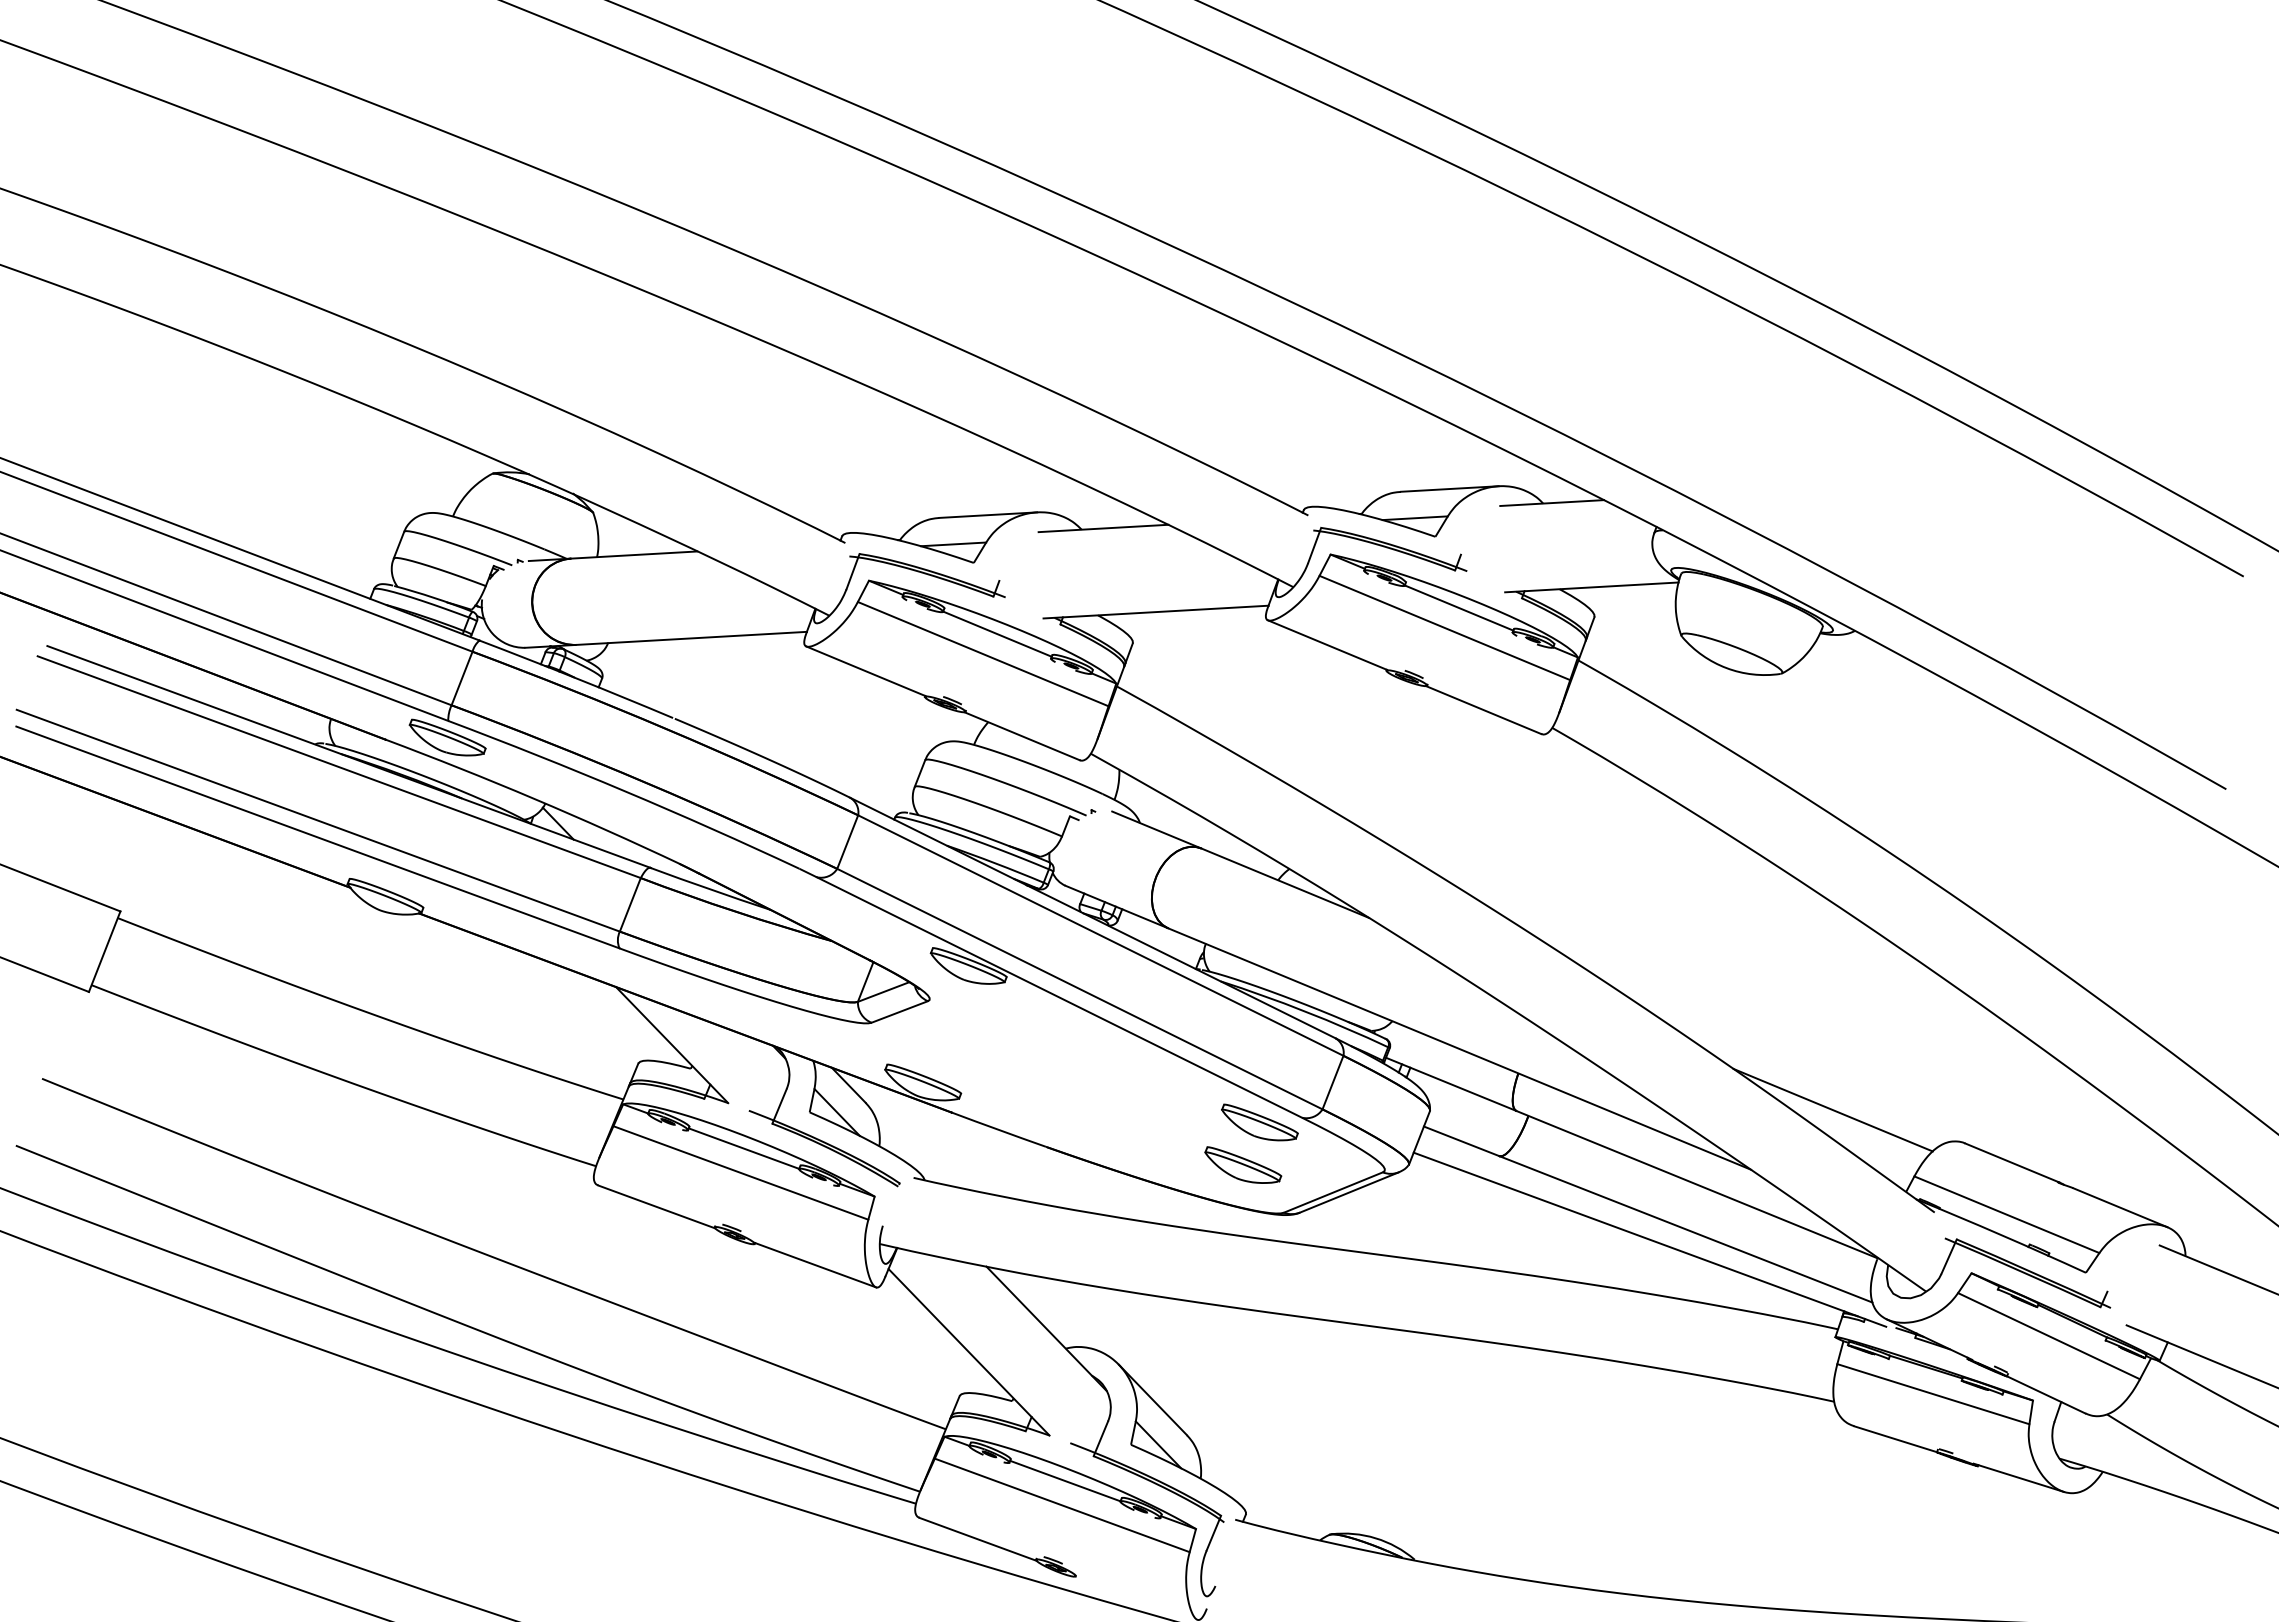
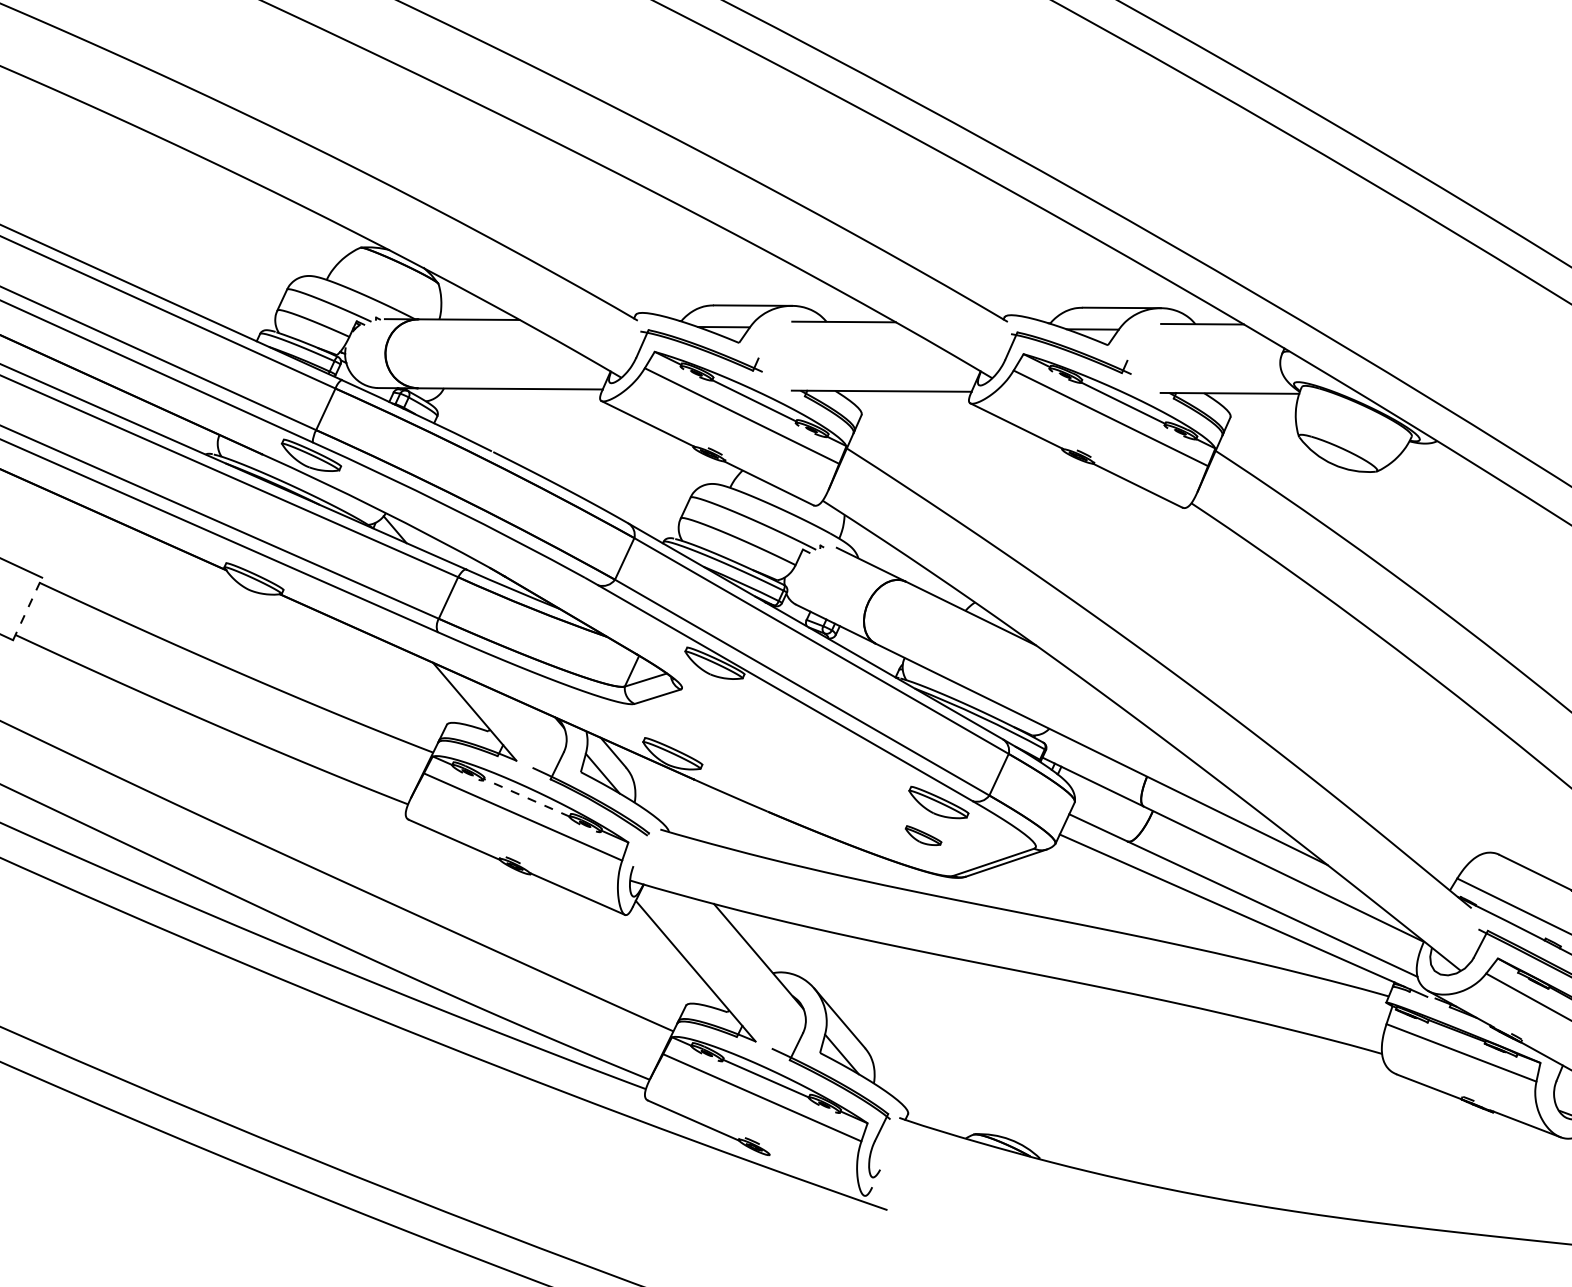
line: (104, 951) -> (27, 608), solid -> dashed
line: (1832, 1109) -> (1395, 821), removed
line: (743, 1148) -> (526, 797), solid -> dashed
part: (1243, 1164) -> (923, 835), size x0.6

